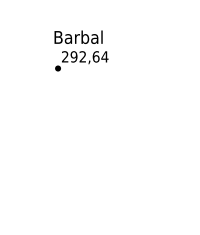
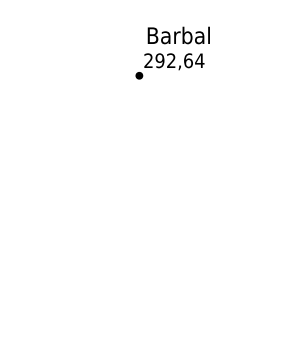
text: (78, 37) -> (178, 35), moved

